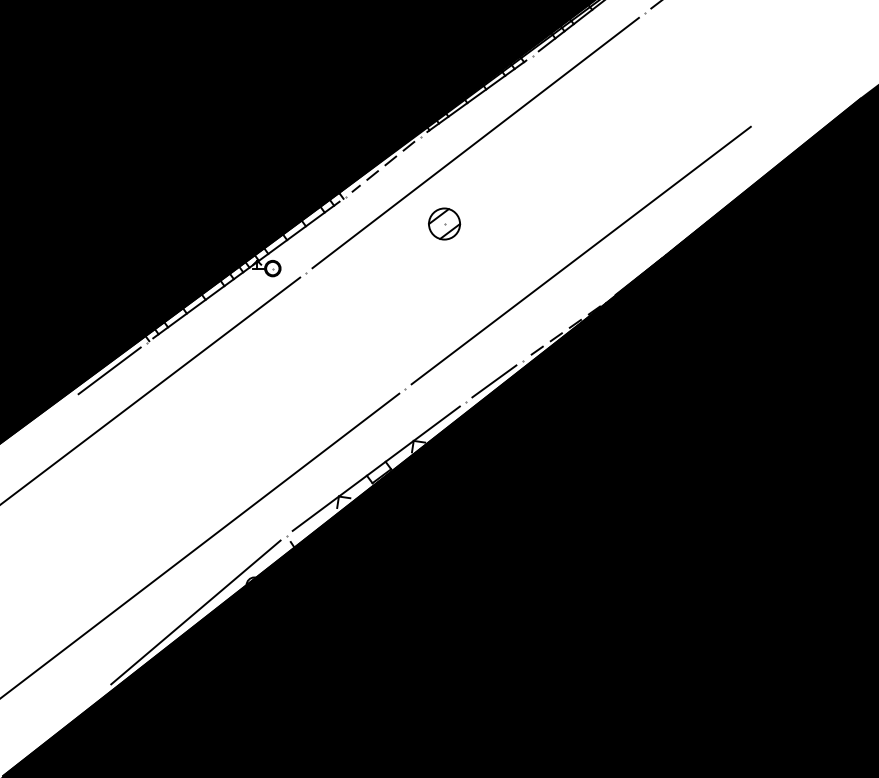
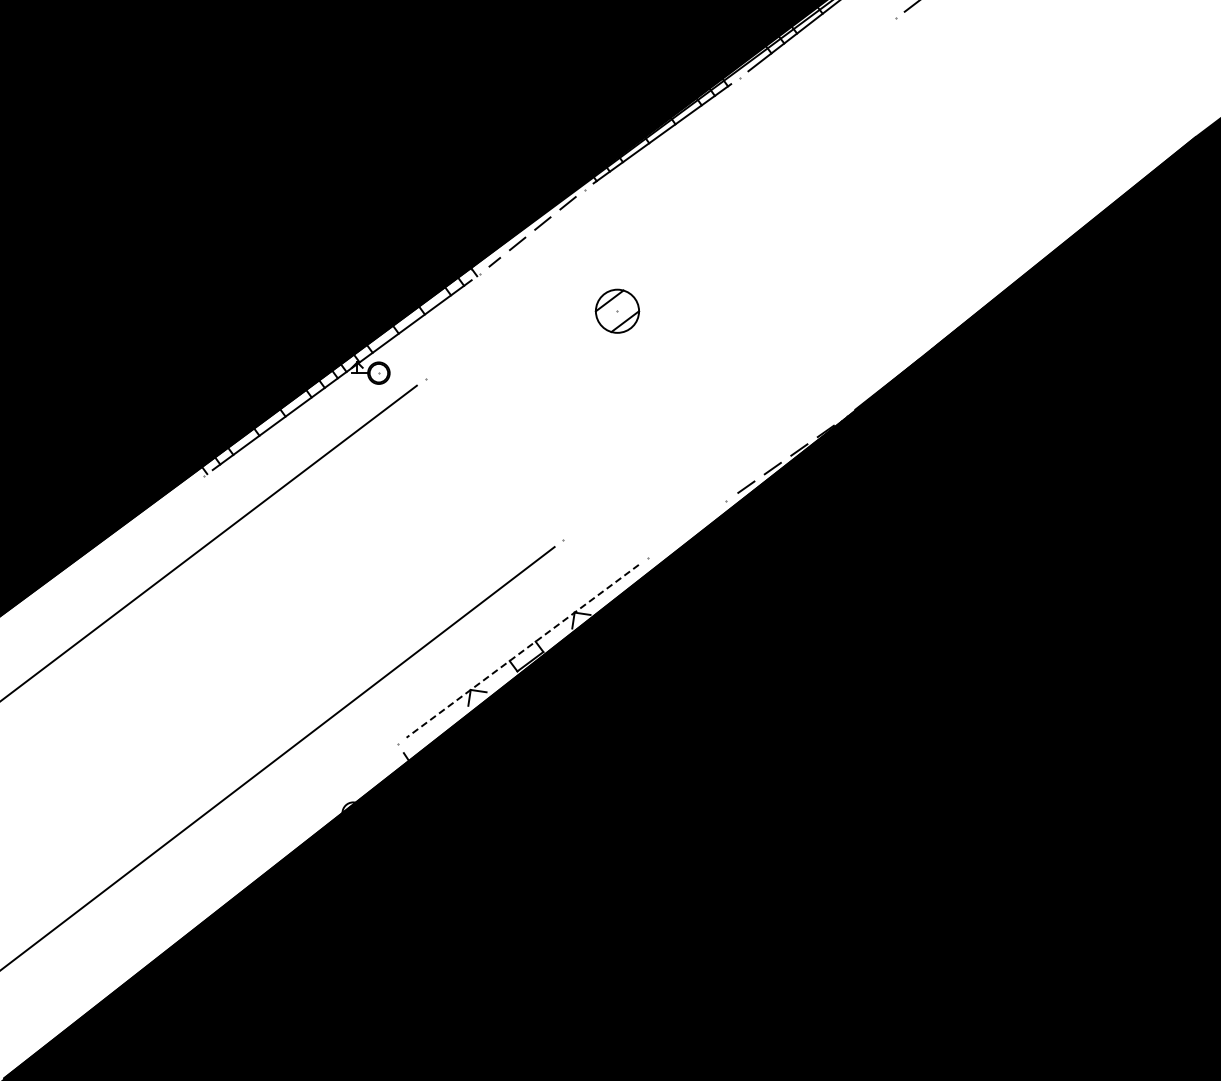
line: (475, 142) -> (660, 198), removed
line: (581, 255) -> (807, 354), removed
line: (109, 370) -> (152, 514), removed
line: (494, 381) -> (686, 529), removed
line: (376, 468) -> (522, 651), solid -> dashed
line: (195, 612) -> (271, 850), removed

